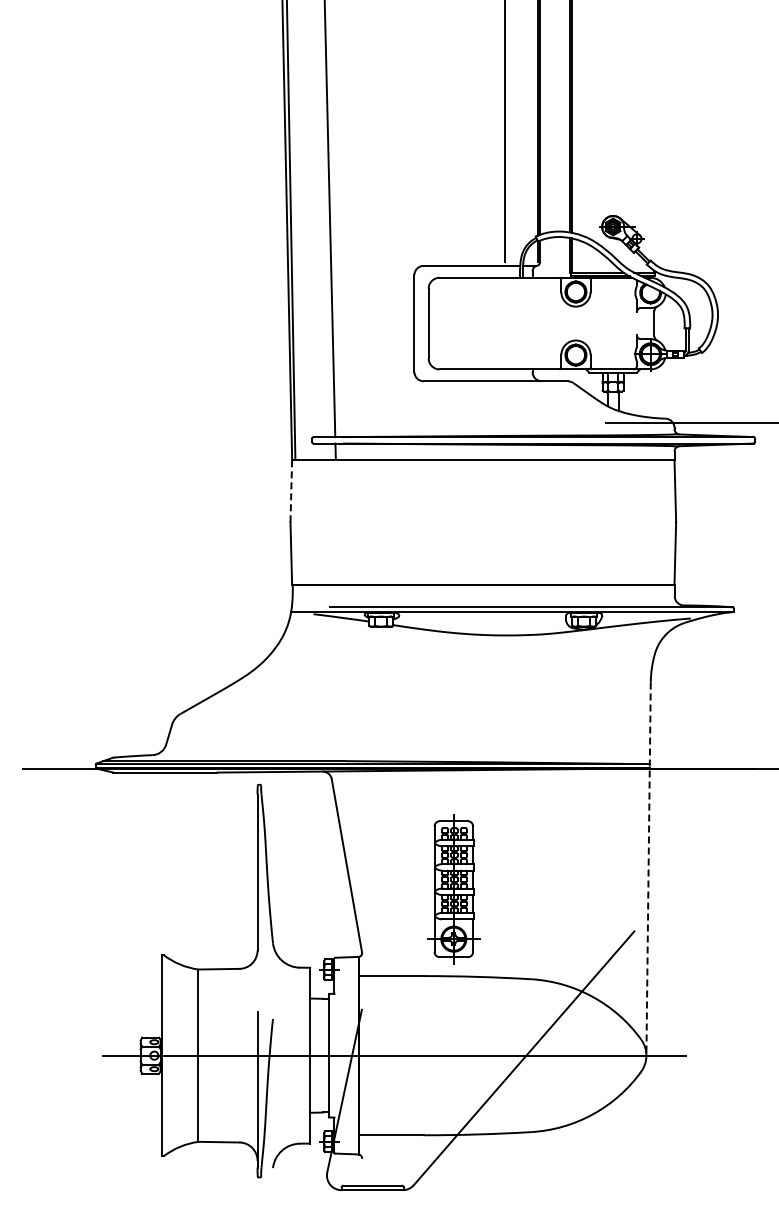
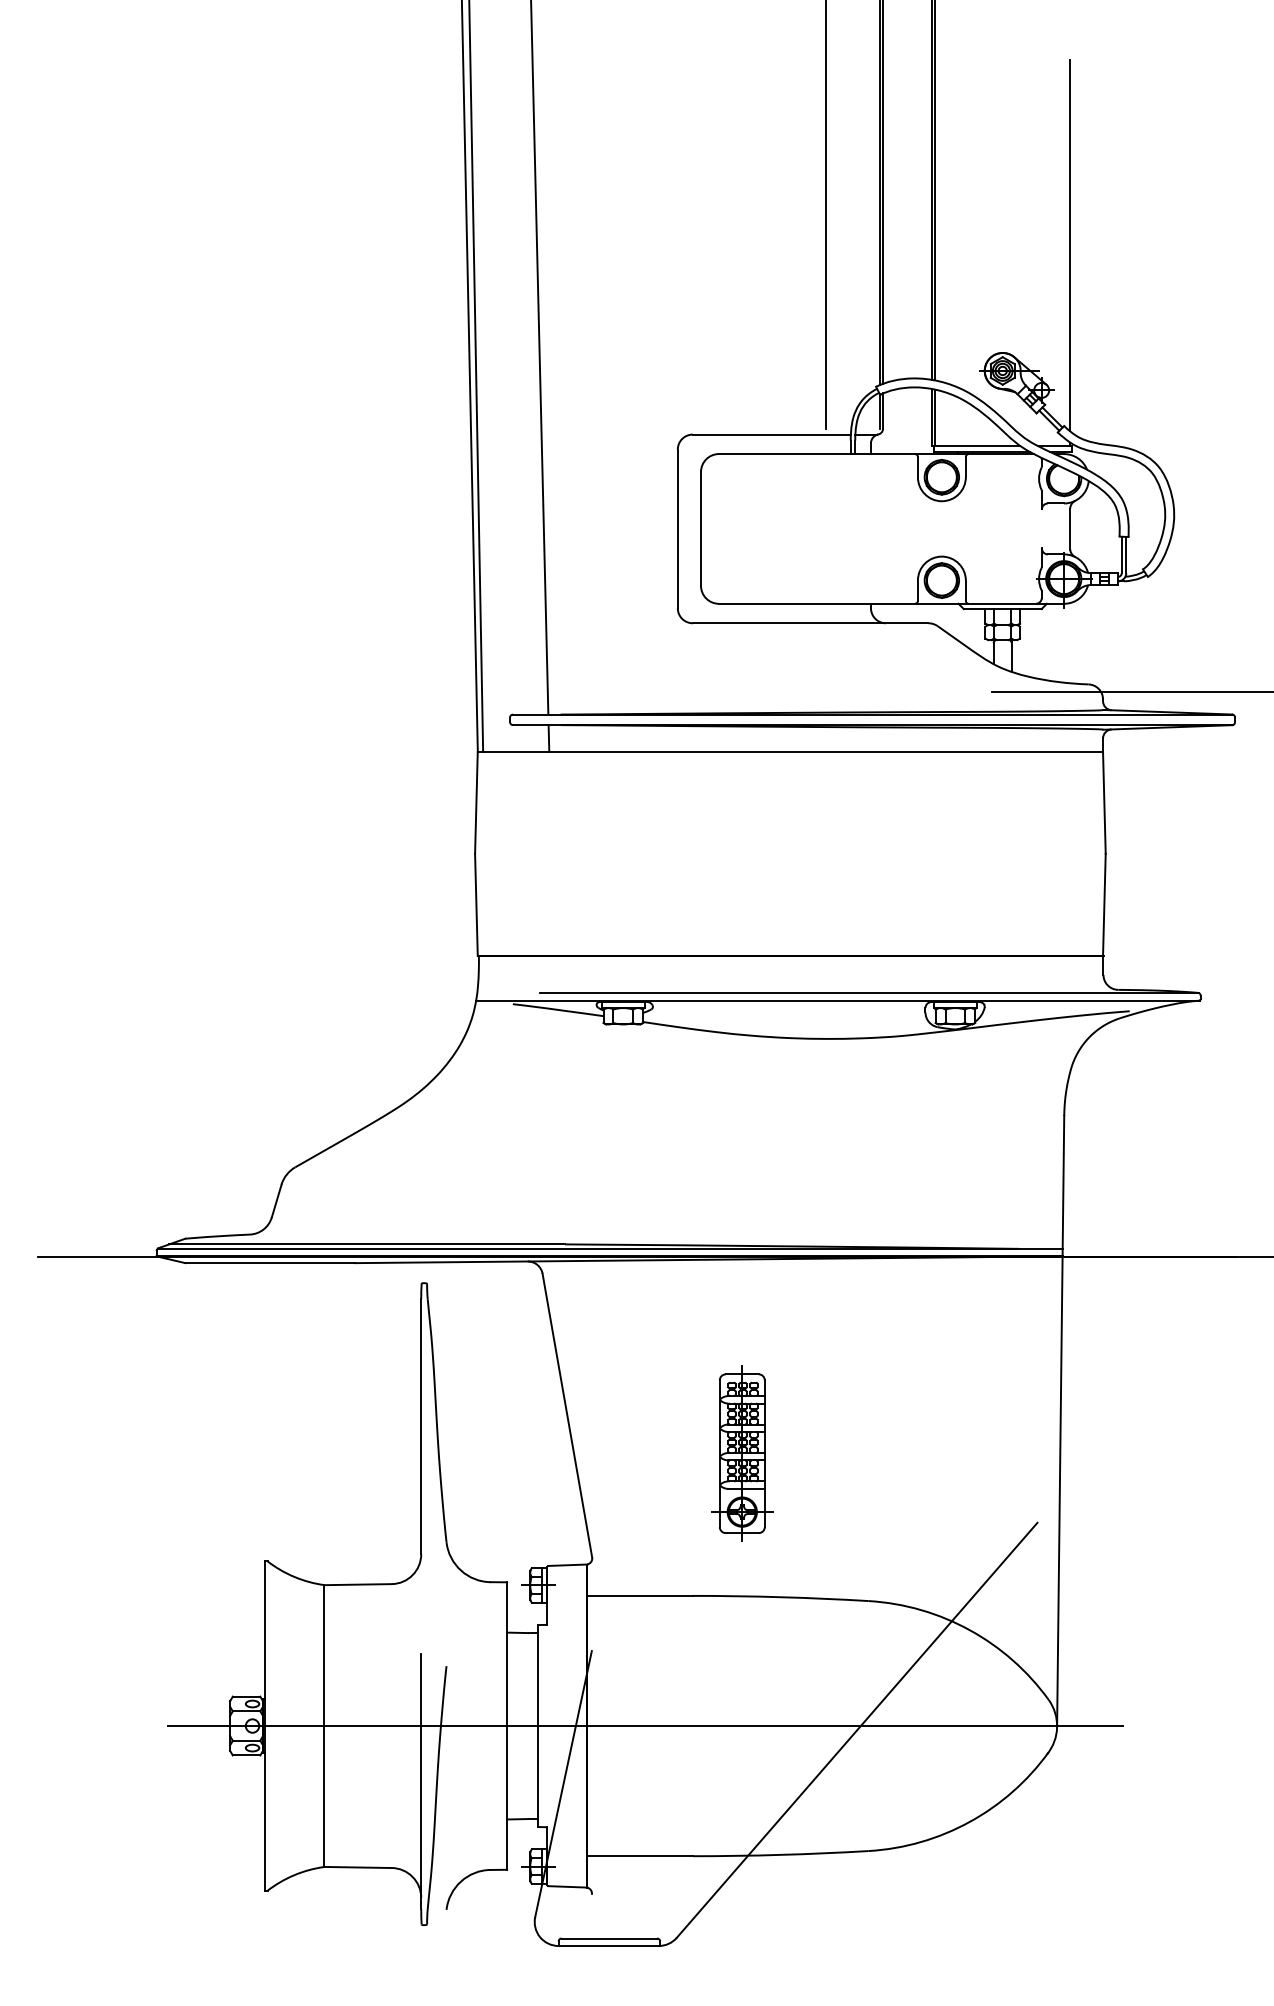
line: (654, 149) -> (1070, 244), added
line: (291, 490) -> (476, 801), dashed -> solid
line: (648, 869) -> (1060, 1421), dashed -> solid
part: (453, 888) -> (741, 1452), size x0.71

